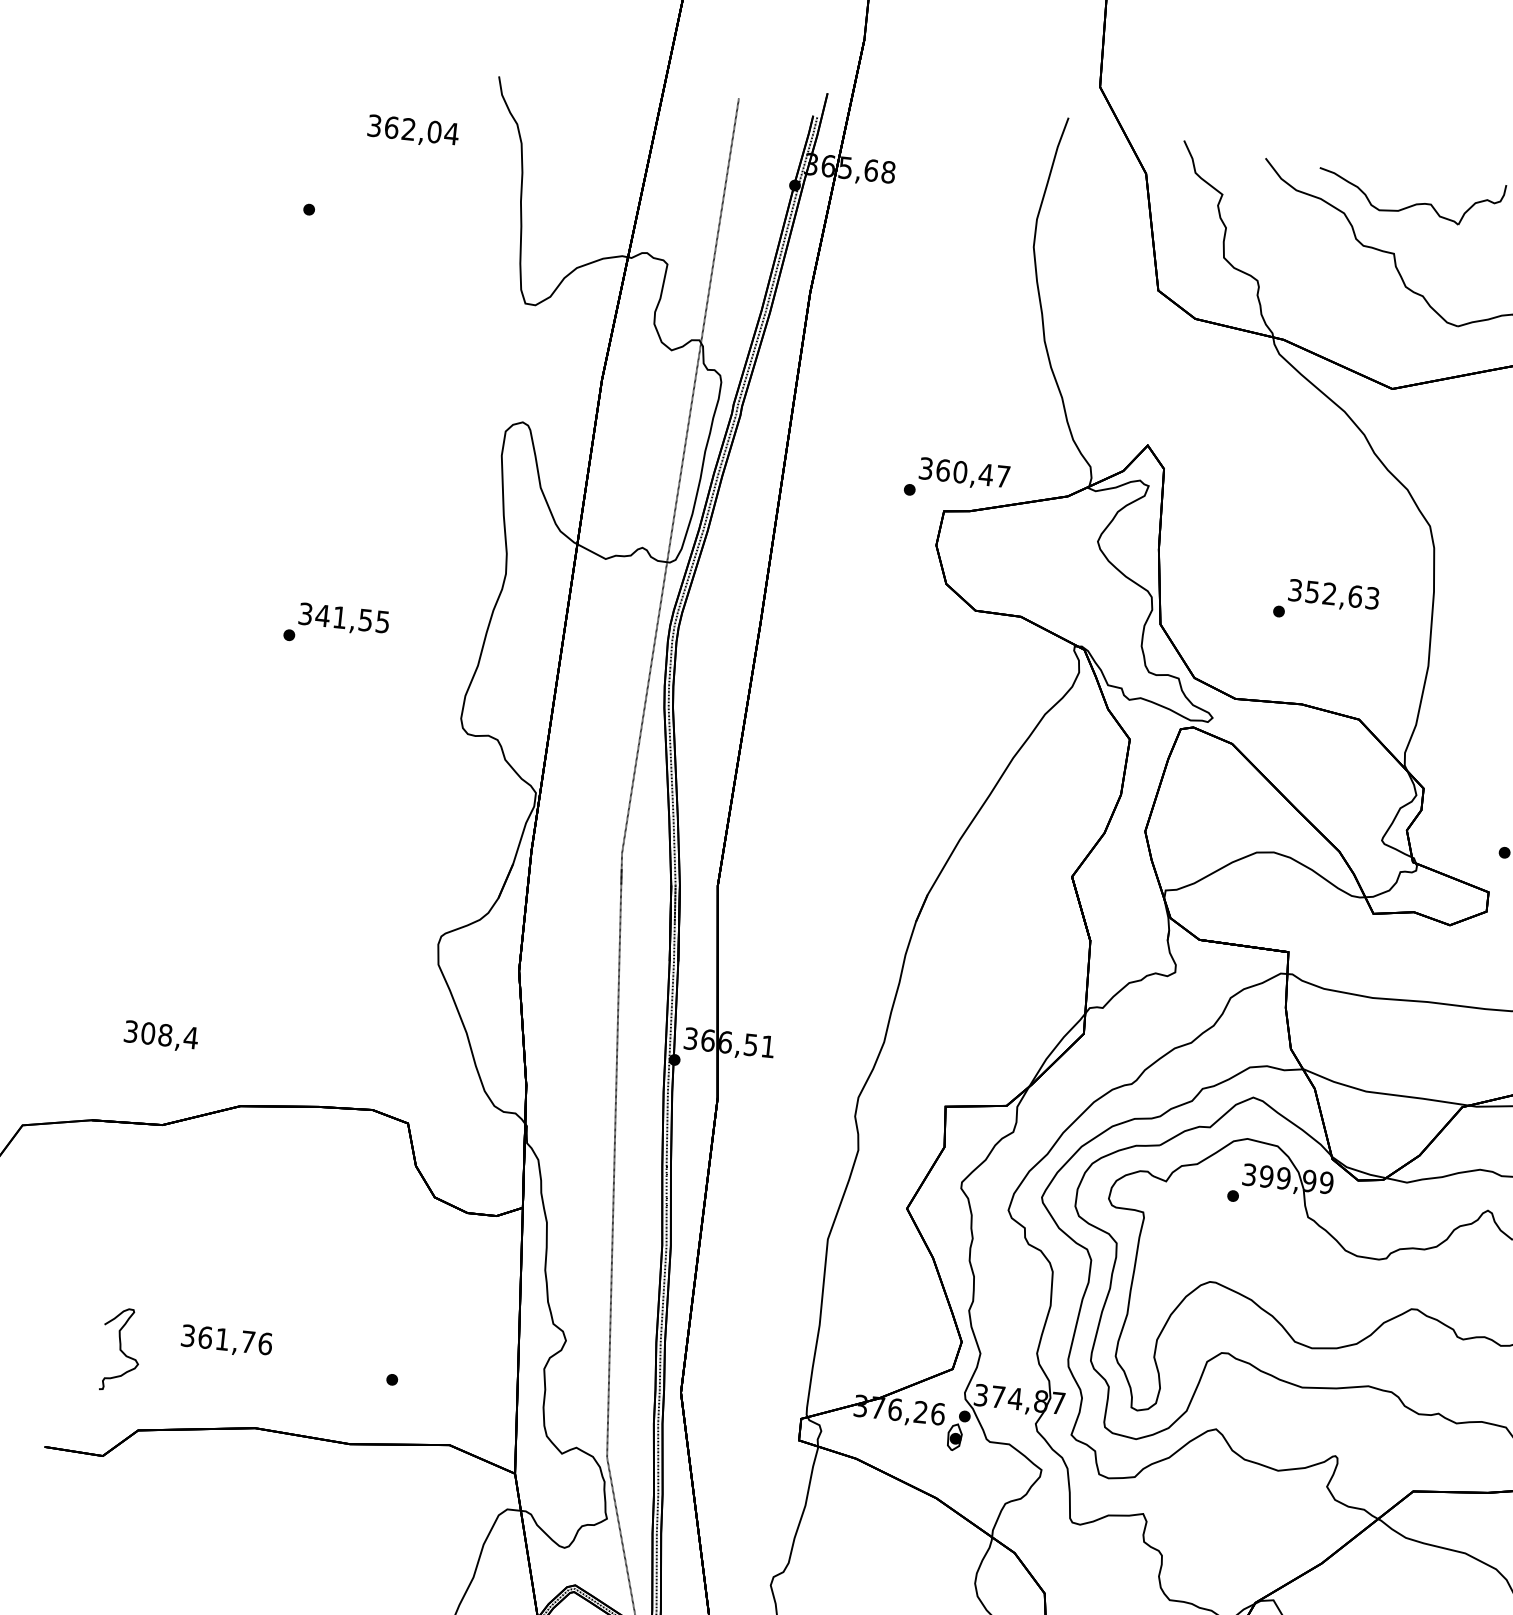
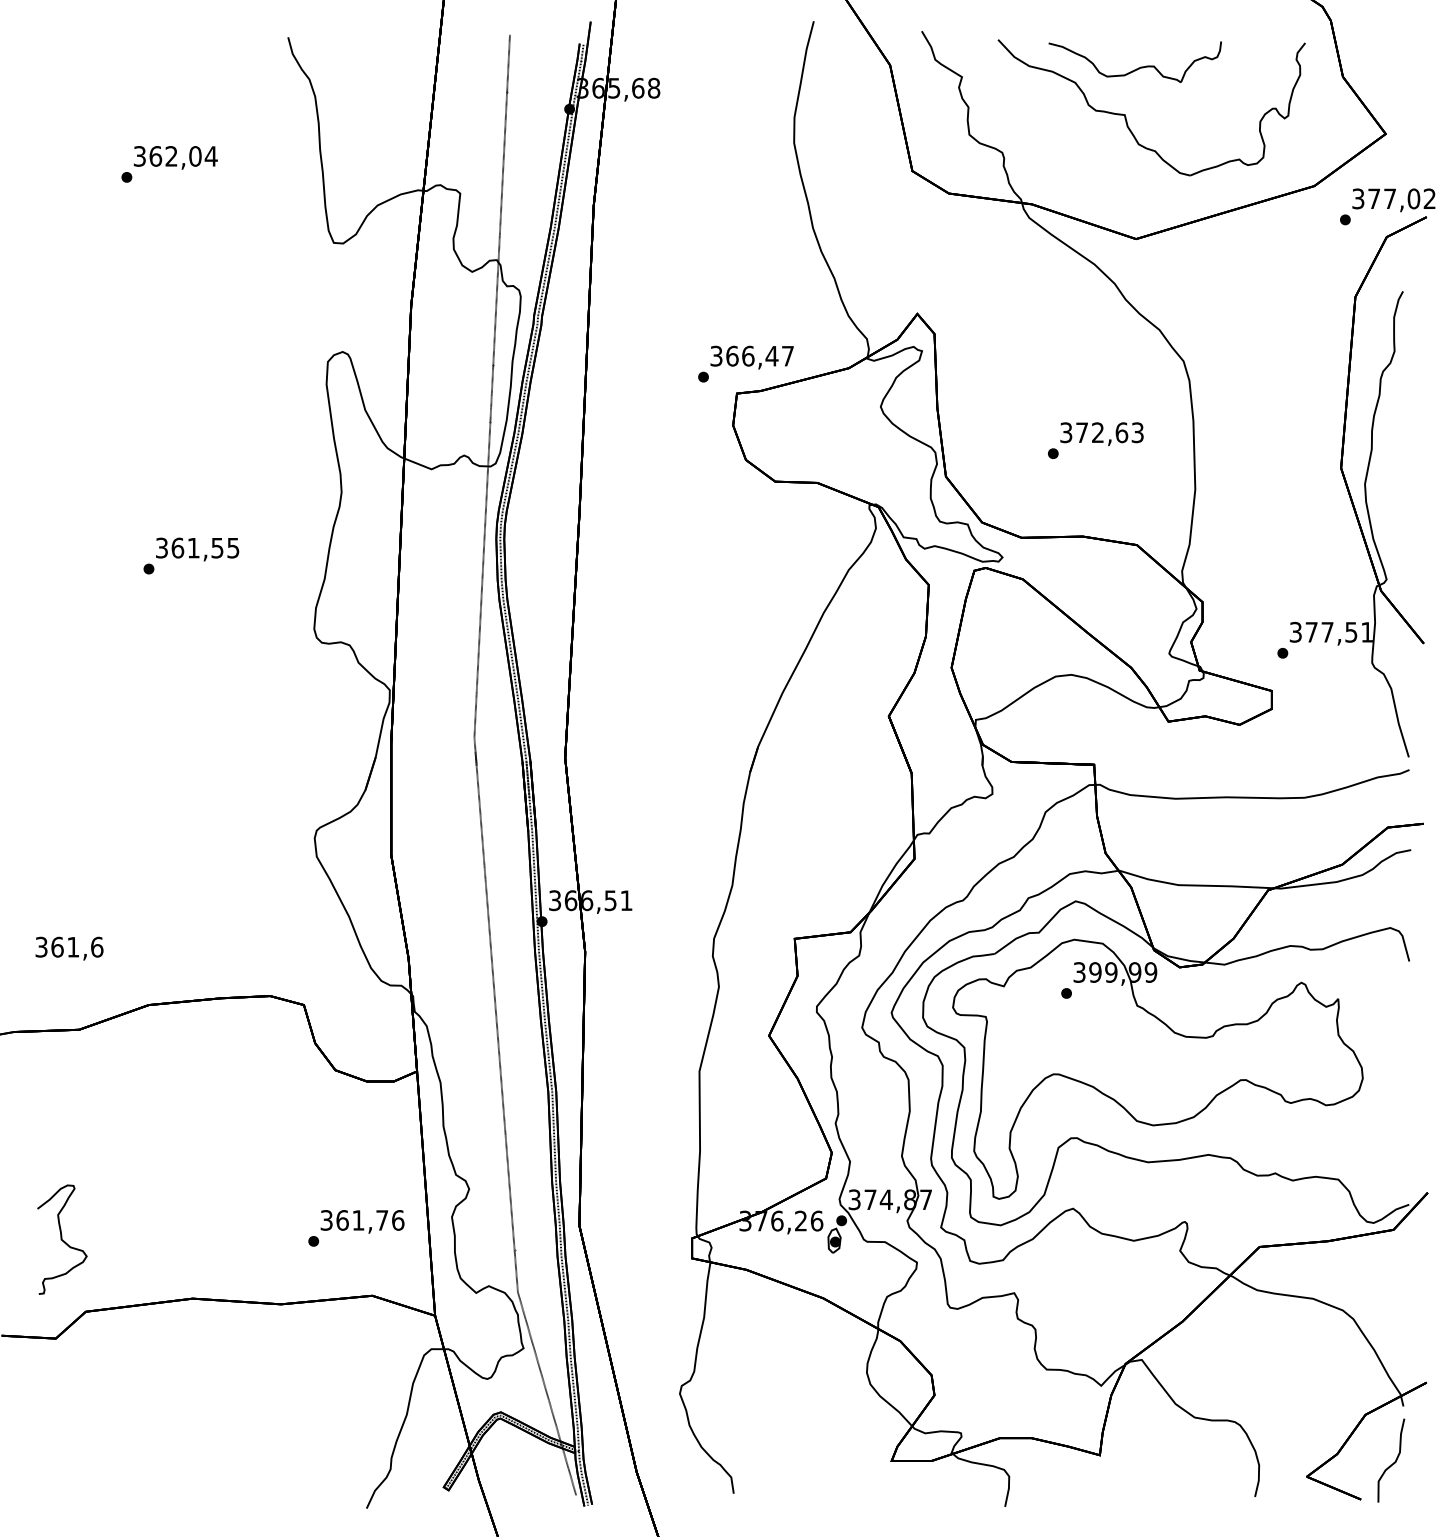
text: (412, 131) -> (175, 157), moved
text: (960, 471) -> (748, 355), 360,47 -> 366,47
text: (1311, 591) -> (1081, 432), 352,63 -> 372,63
text: (322, 615) -> (177, 547), 341,55 -> 361,55
text: (169, 1034) -> (77, 946), 308,4 -> 361,6
text: (226, 1341) -> (362, 1221), moved
part: (121, 1349) -> (62, 1239), size x1.43

